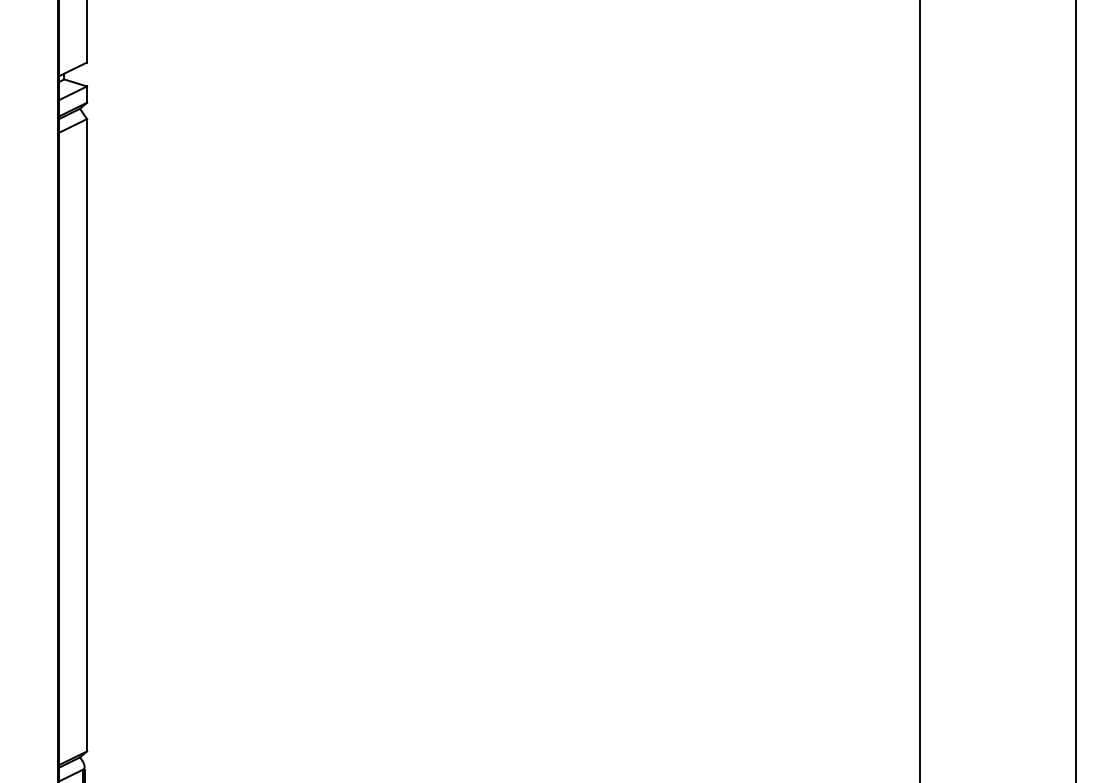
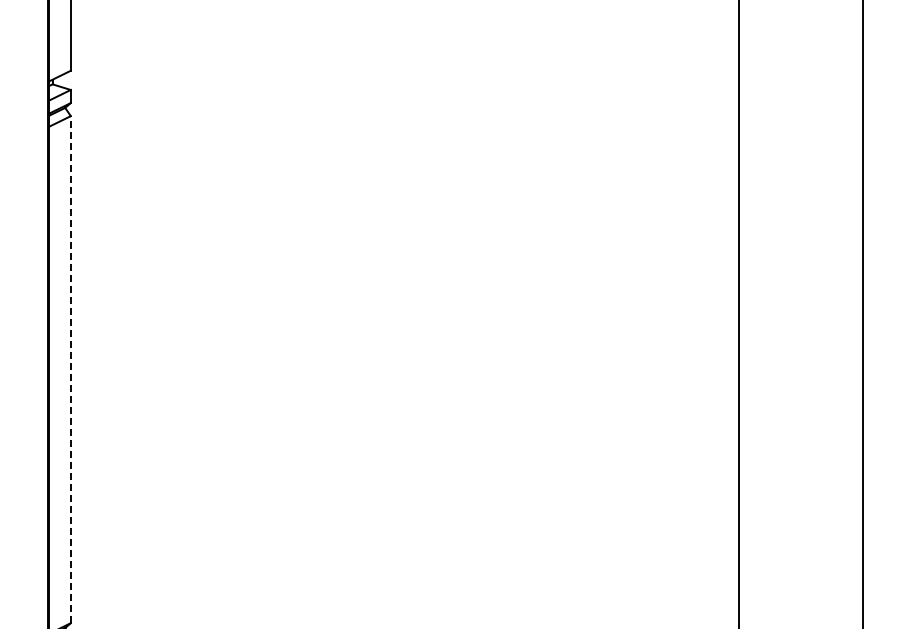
line: (86, 435) -> (70, 369), solid -> dashed

